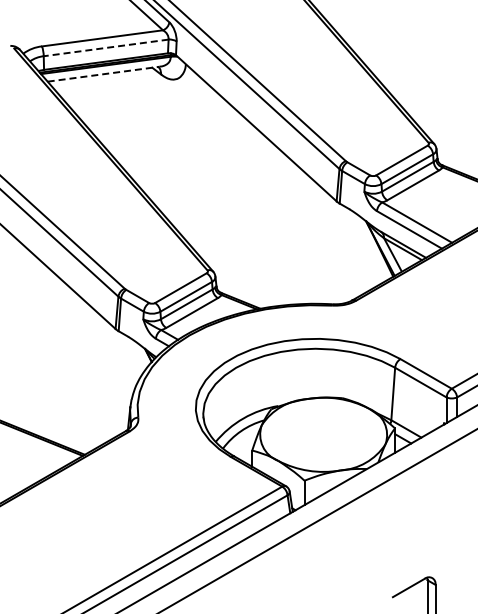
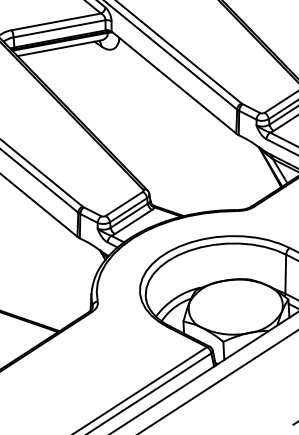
line: (106, 47) -> (59, 28), dashed -> solid
line: (104, 74) -> (59, 48), dashed -> solid

